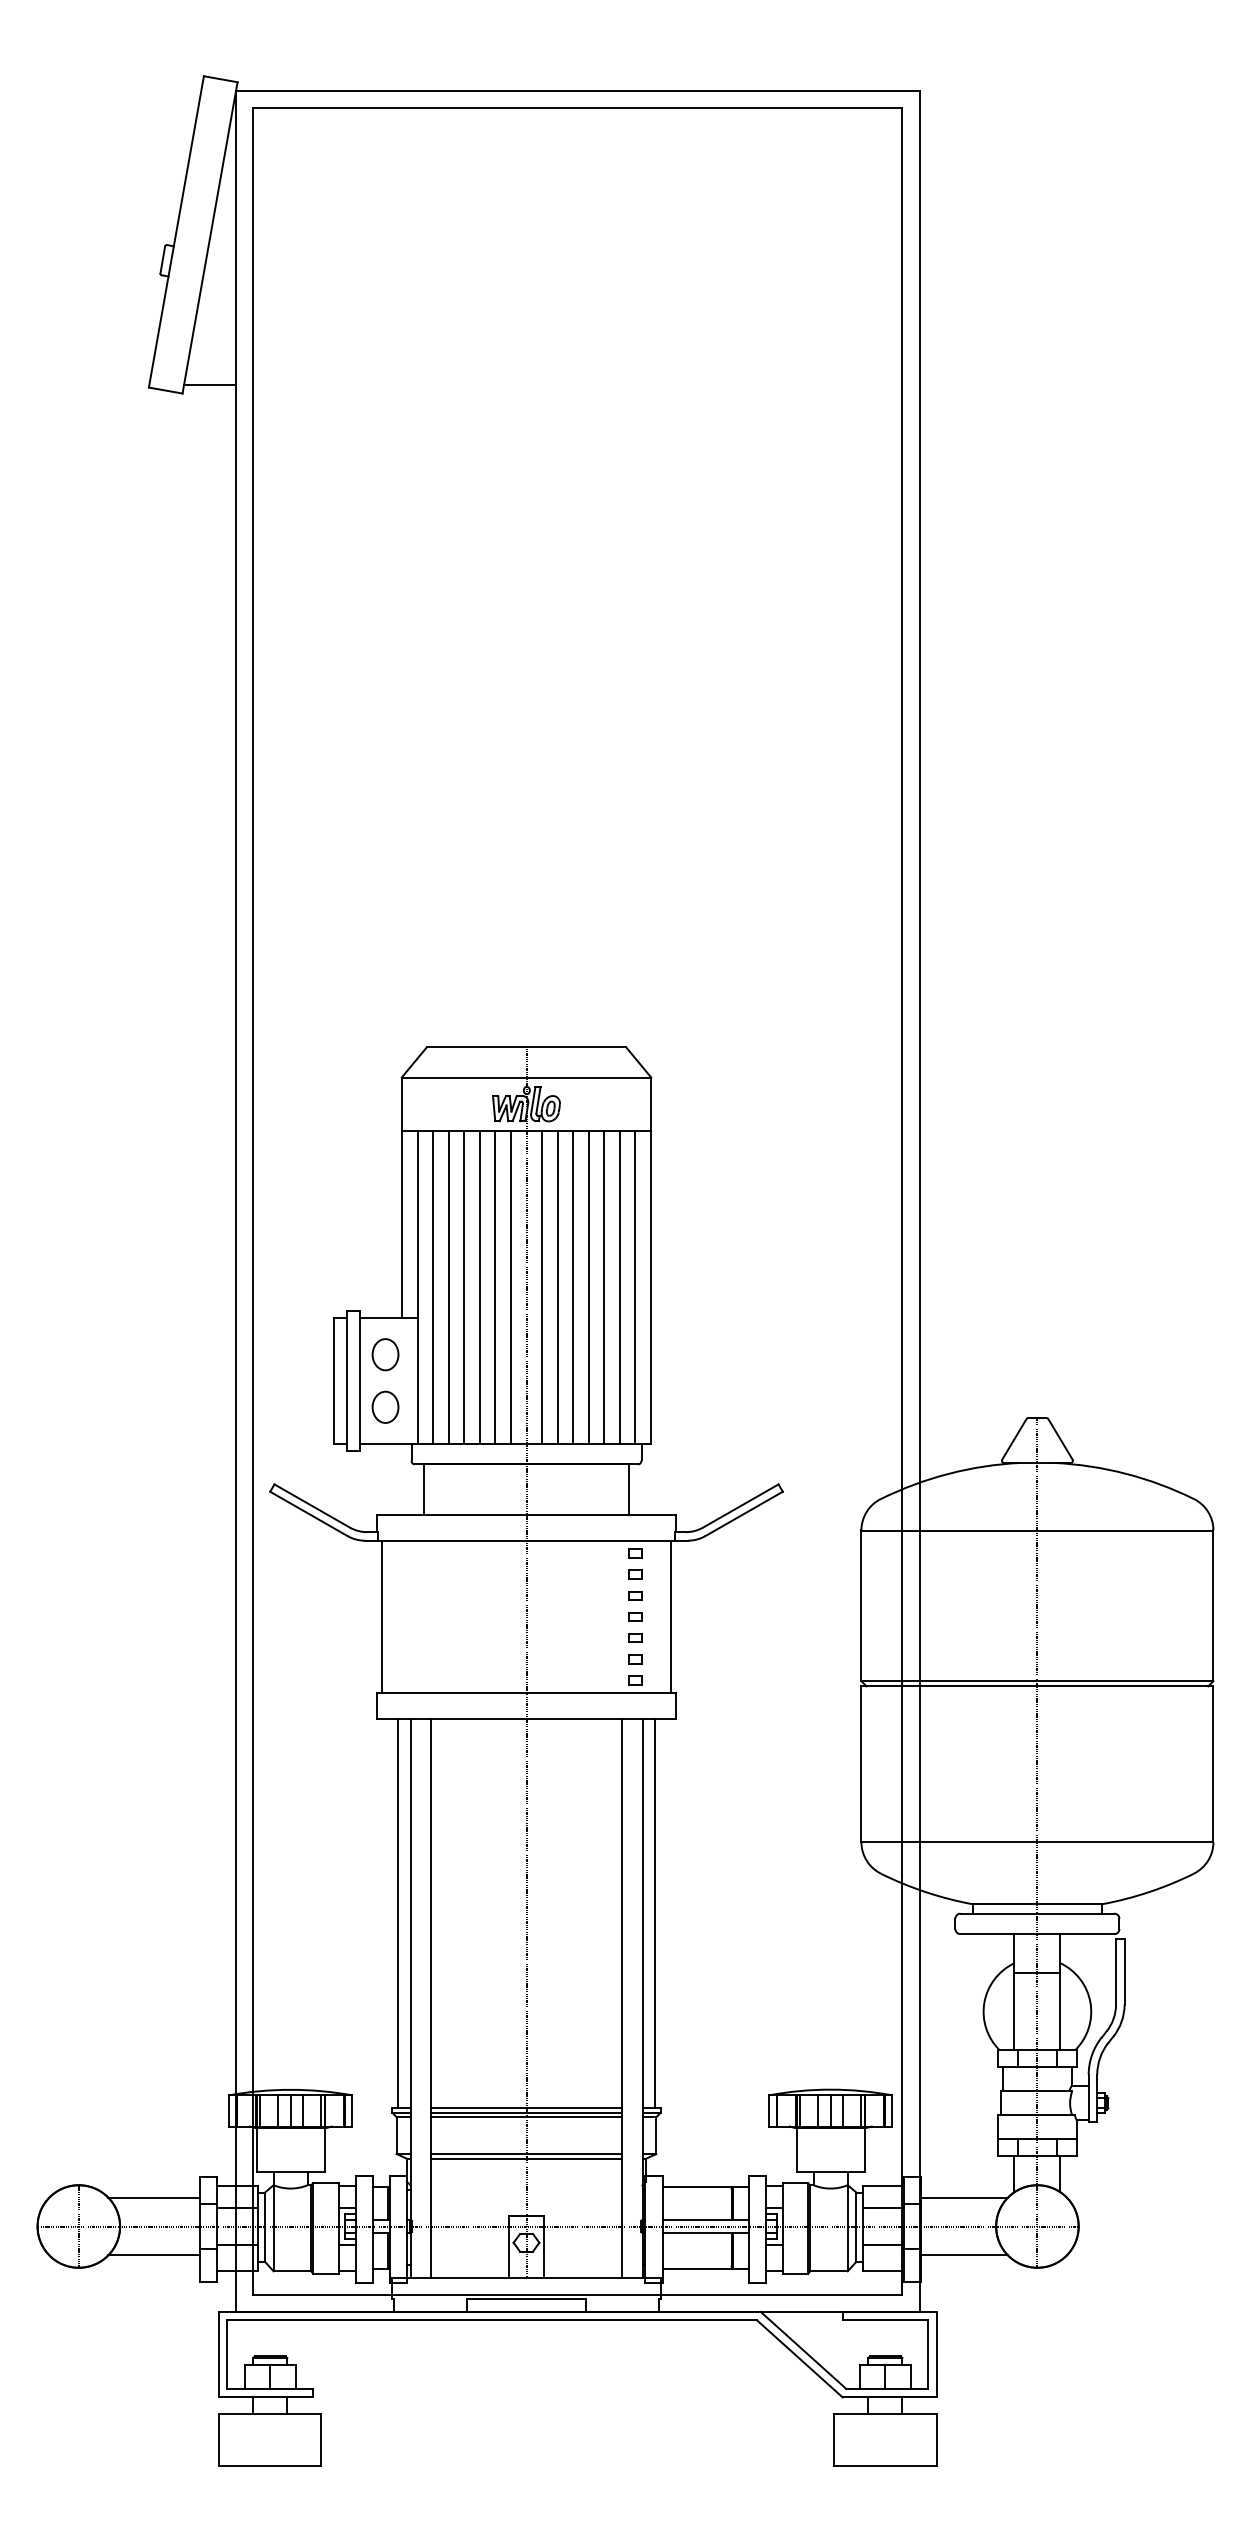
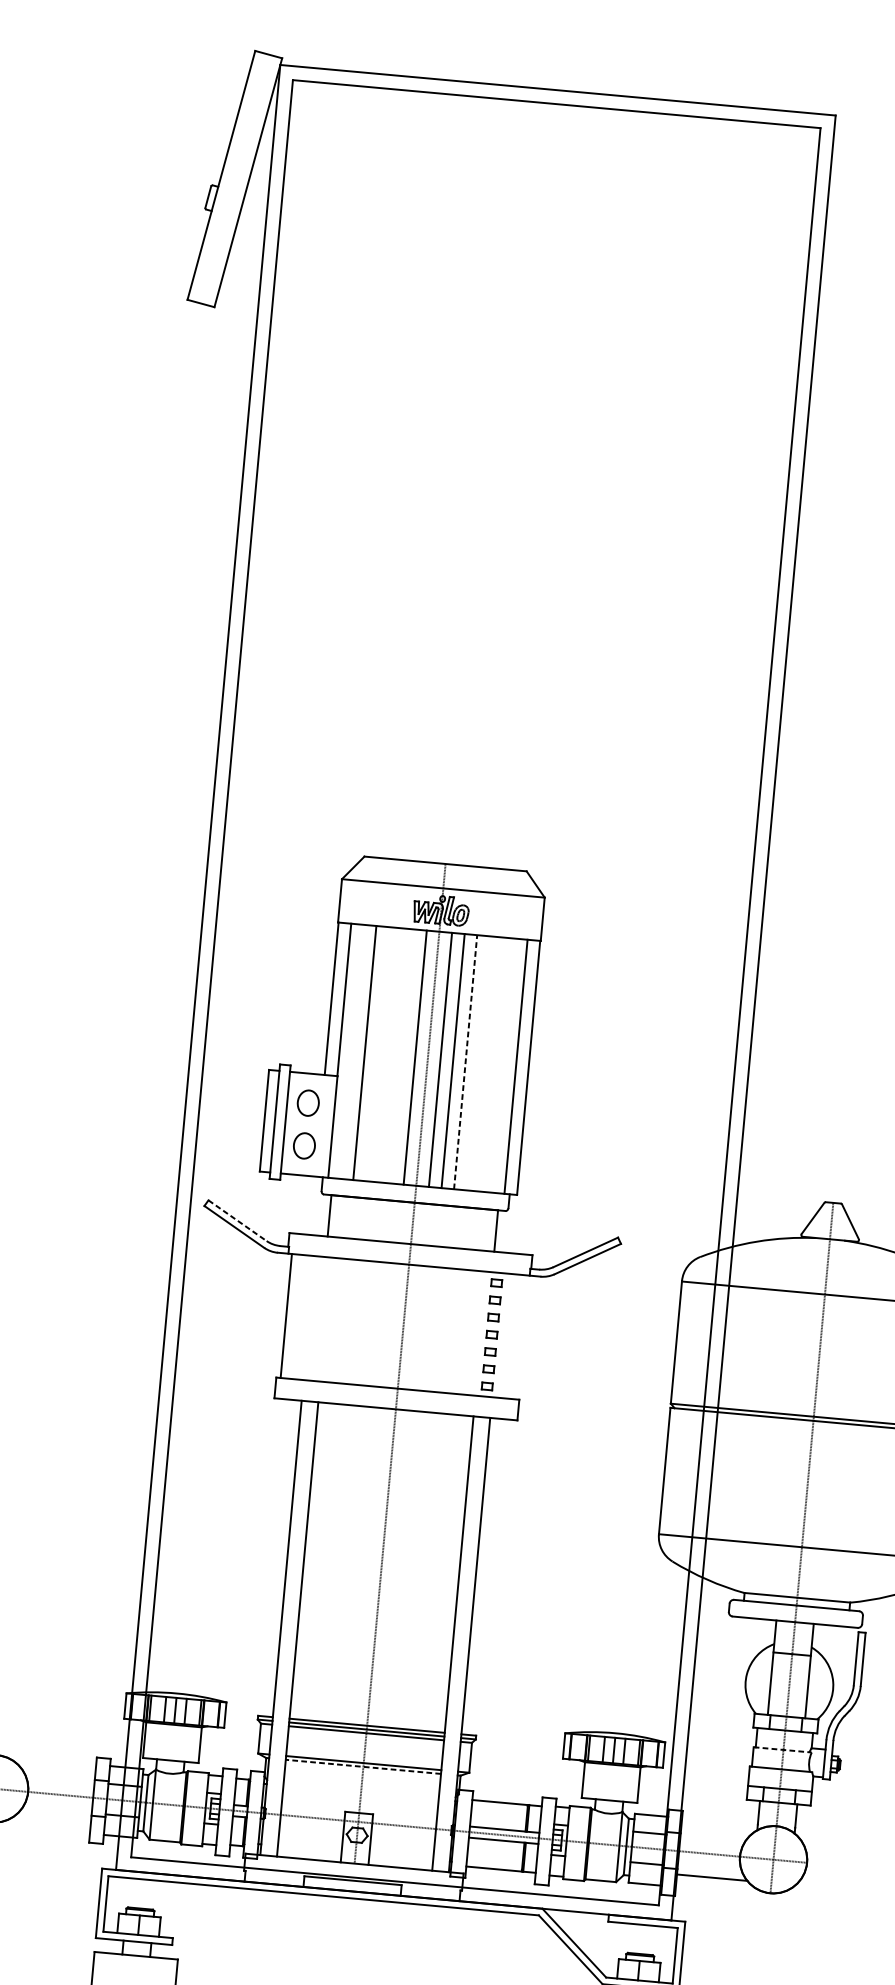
line: (210, 385) -> (237, 302), removed
line: (433, 1286) -> (352, 1051), removed
line: (464, 1286) -> (377, 1053), removed
line: (480, 1286) -> (390, 1054), removed
line: (495, 1286) -> (402, 1055), removed
line: (572, 1286) -> (465, 1061), solid -> dashed
line: (588, 1286) -> (478, 1062), removed
line: (604, 1286) -> (491, 1063), removed
line: (619, 1286) -> (503, 1065), removed
line: (312, 1506) -> (237, 1221), solid -> dashed
line: (670, 1616) -> (520, 1336), removed
line: (398, 1913) -> (277, 1558), removed
line: (654, 1913) -> (485, 1577), removed
line: (1036, 2091) -> (782, 1749), solid -> dashed
line: (526, 2158) -> (363, 1766), solid -> dashed
line: (154, 2197) -> (58, 1770), removed
line: (964, 2197) -> (716, 1830), removed
line: (154, 2255) -> (53, 1818), removed

